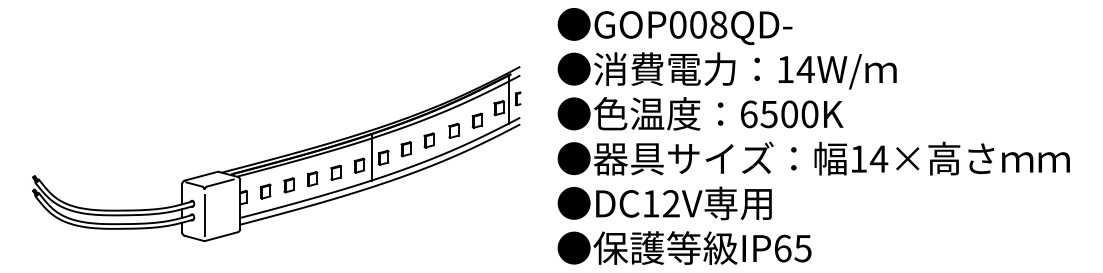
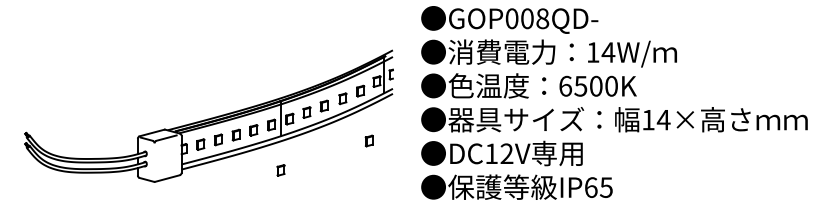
part: (488, 186) -> (368, 140), added
line: (204, 215) -> (154, 162), removed
part: (371, 225) -> (280, 170), added

